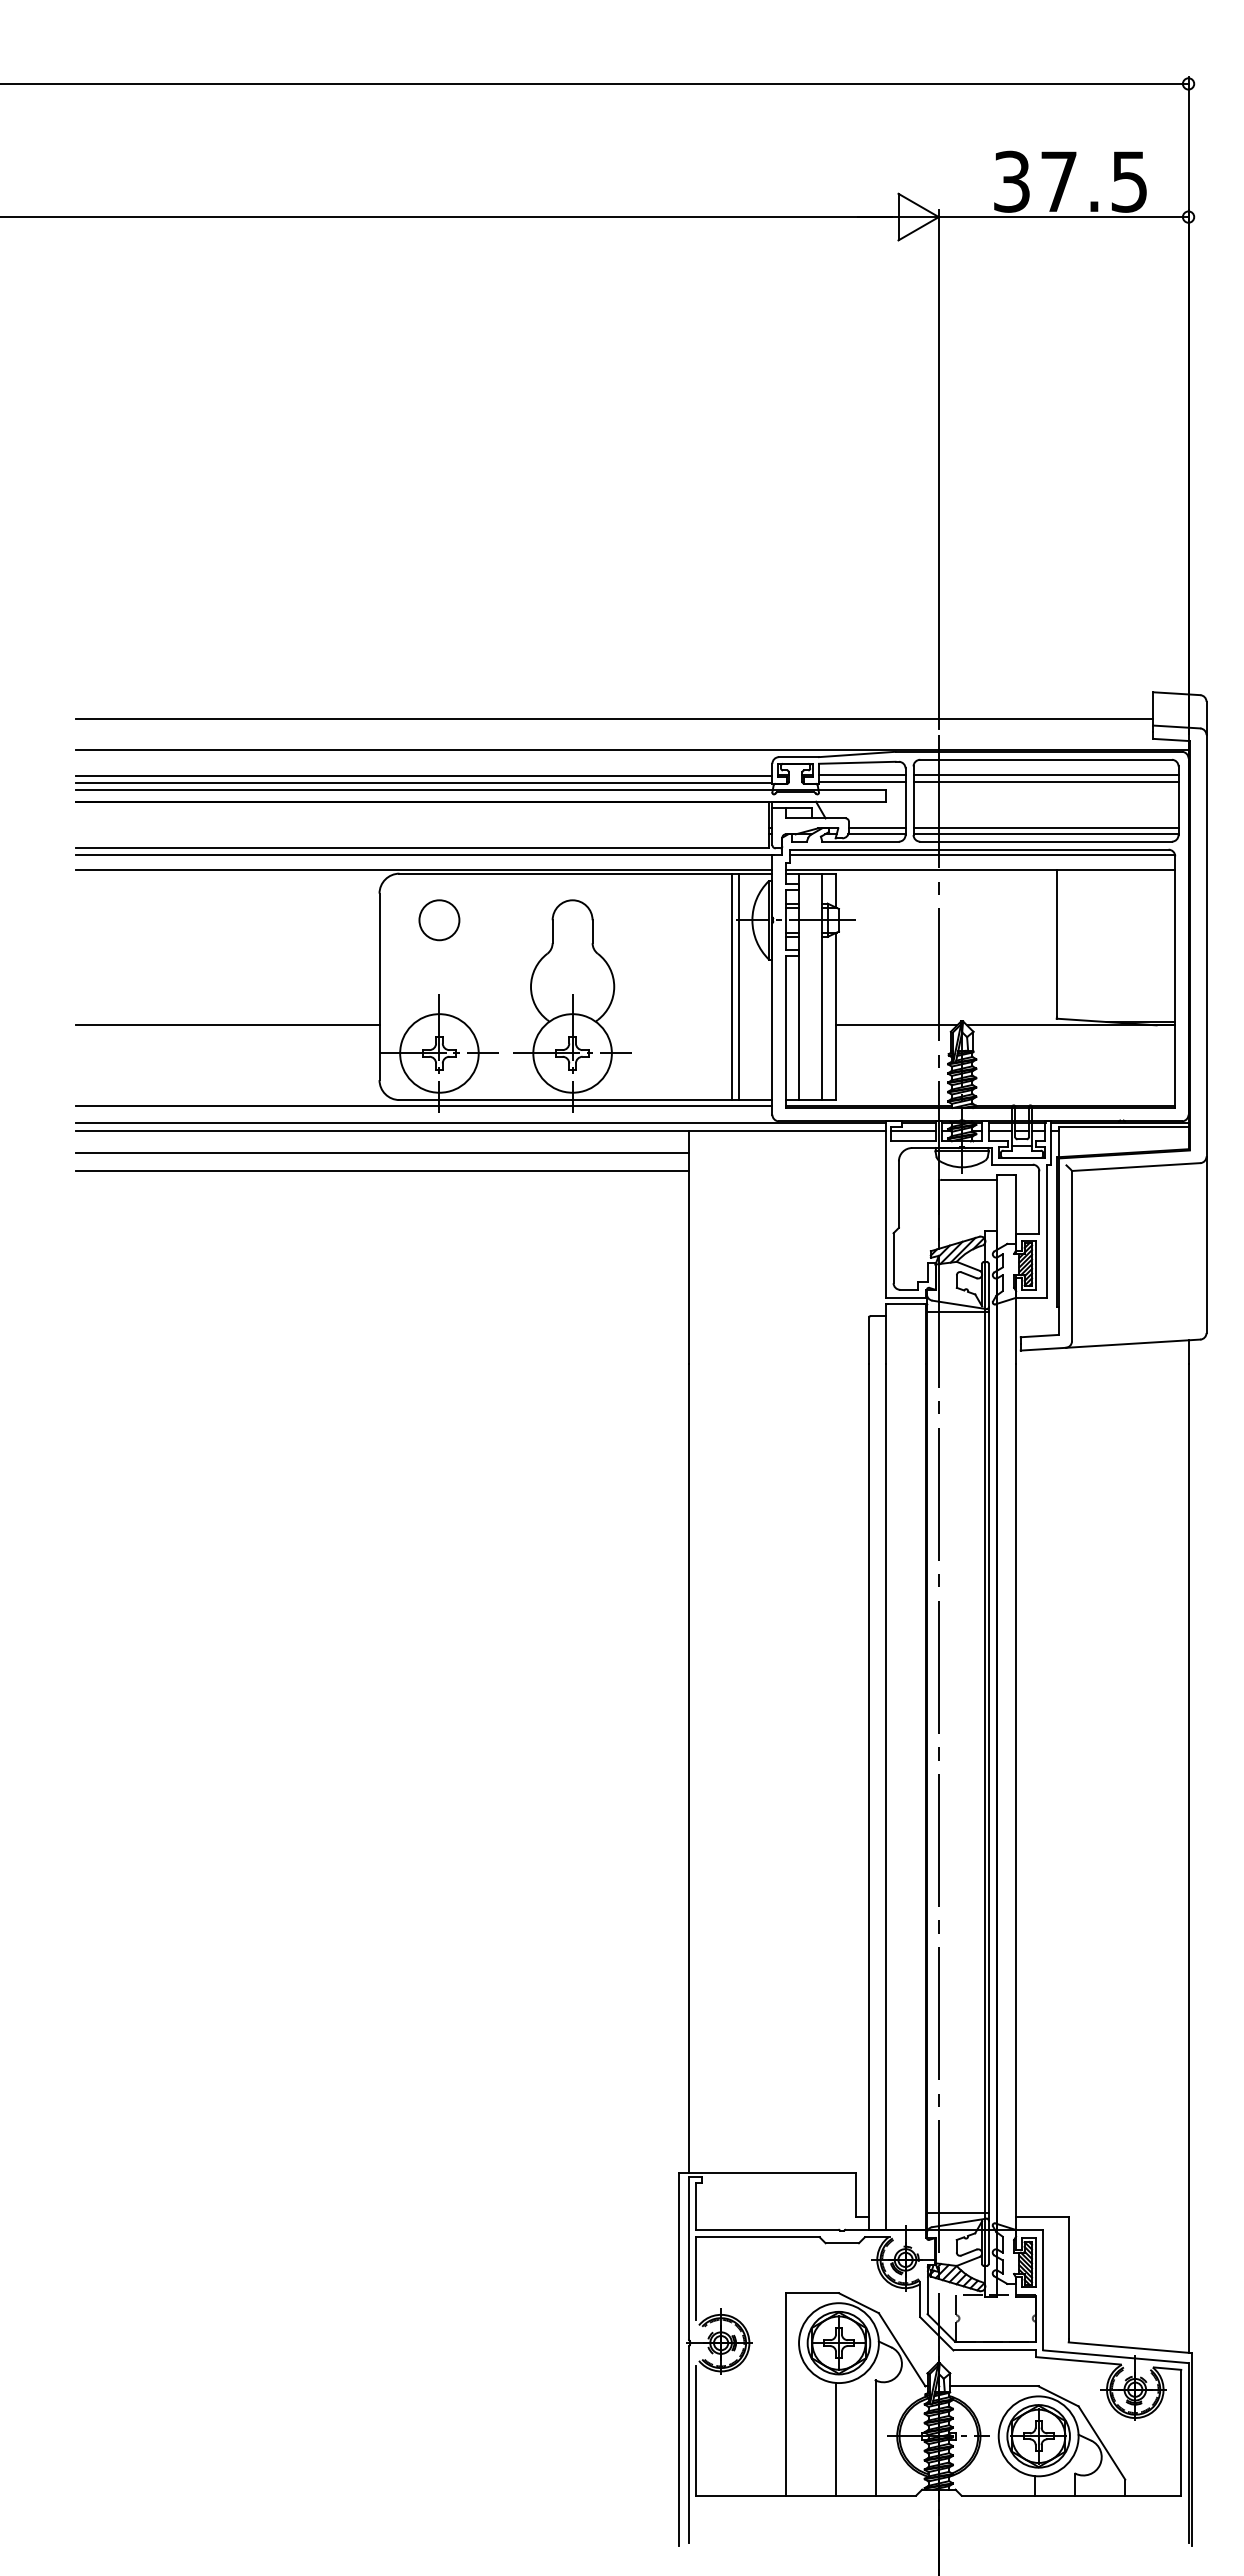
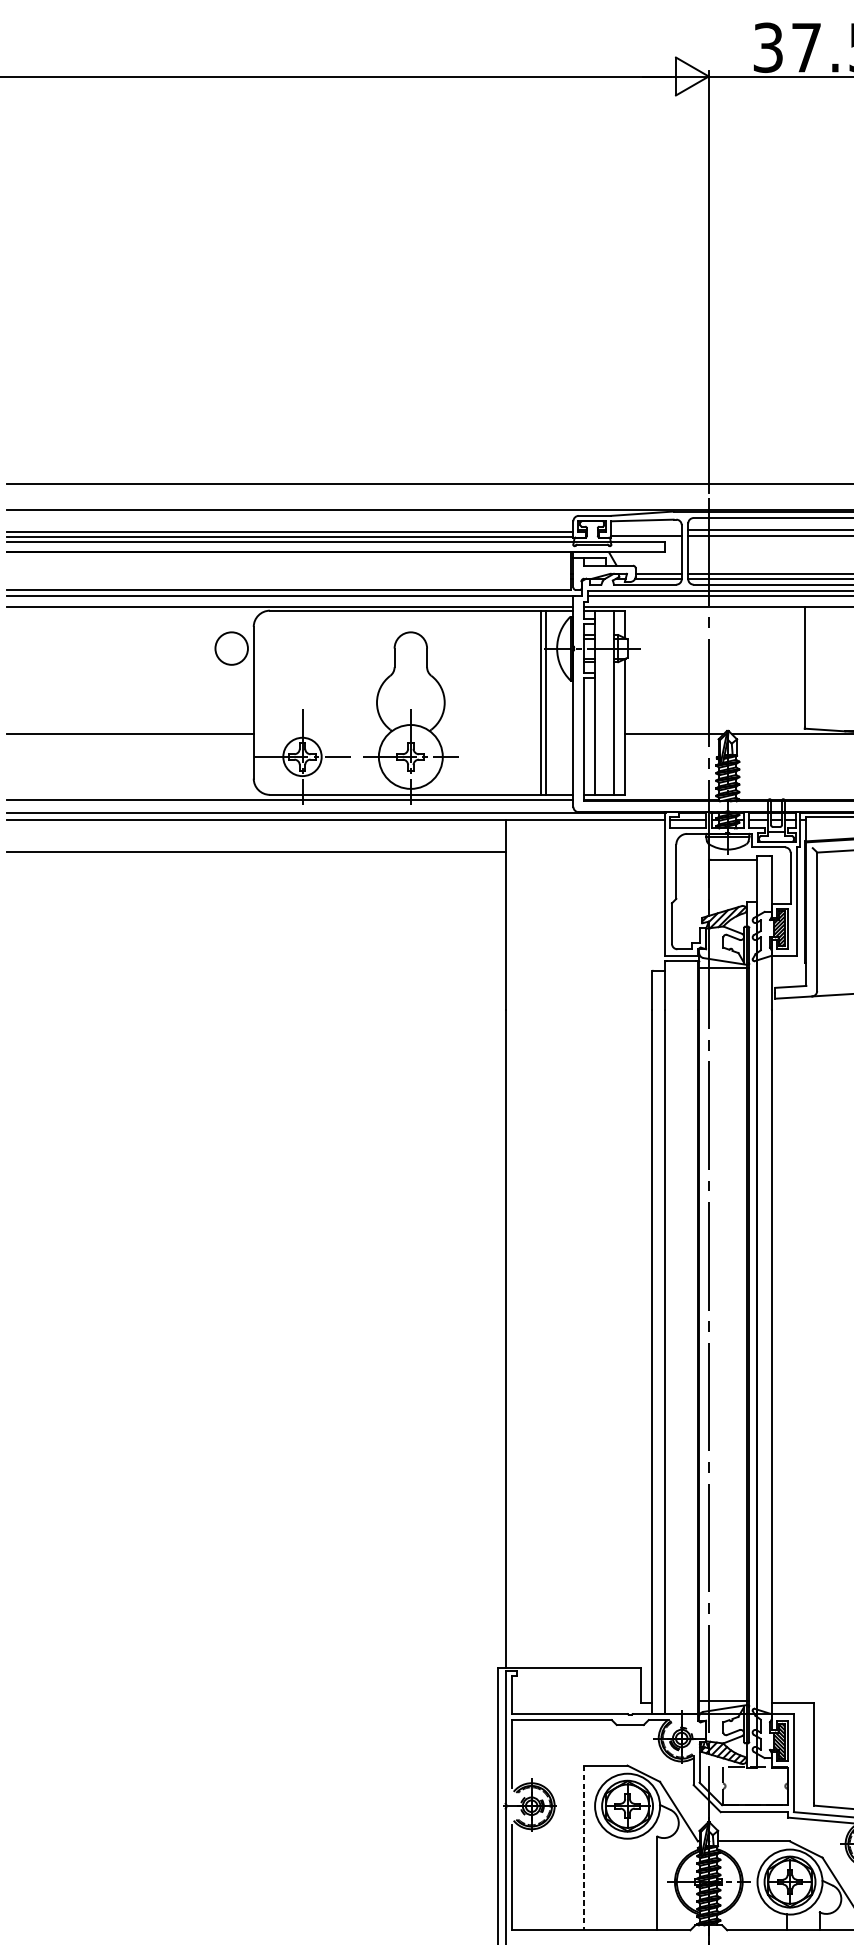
line: (862, 775) -> (646, 530), removed
circle: (439, 920) -> (231, 648), moved
circle: (439, 1053) -> (302, 756), size x0.6
line: (382, 1152) -> (256, 837), removed
line: (785, 2394) -> (584, 1848), solid -> dashed
line: (835, 2438) -> (624, 1883), removed

